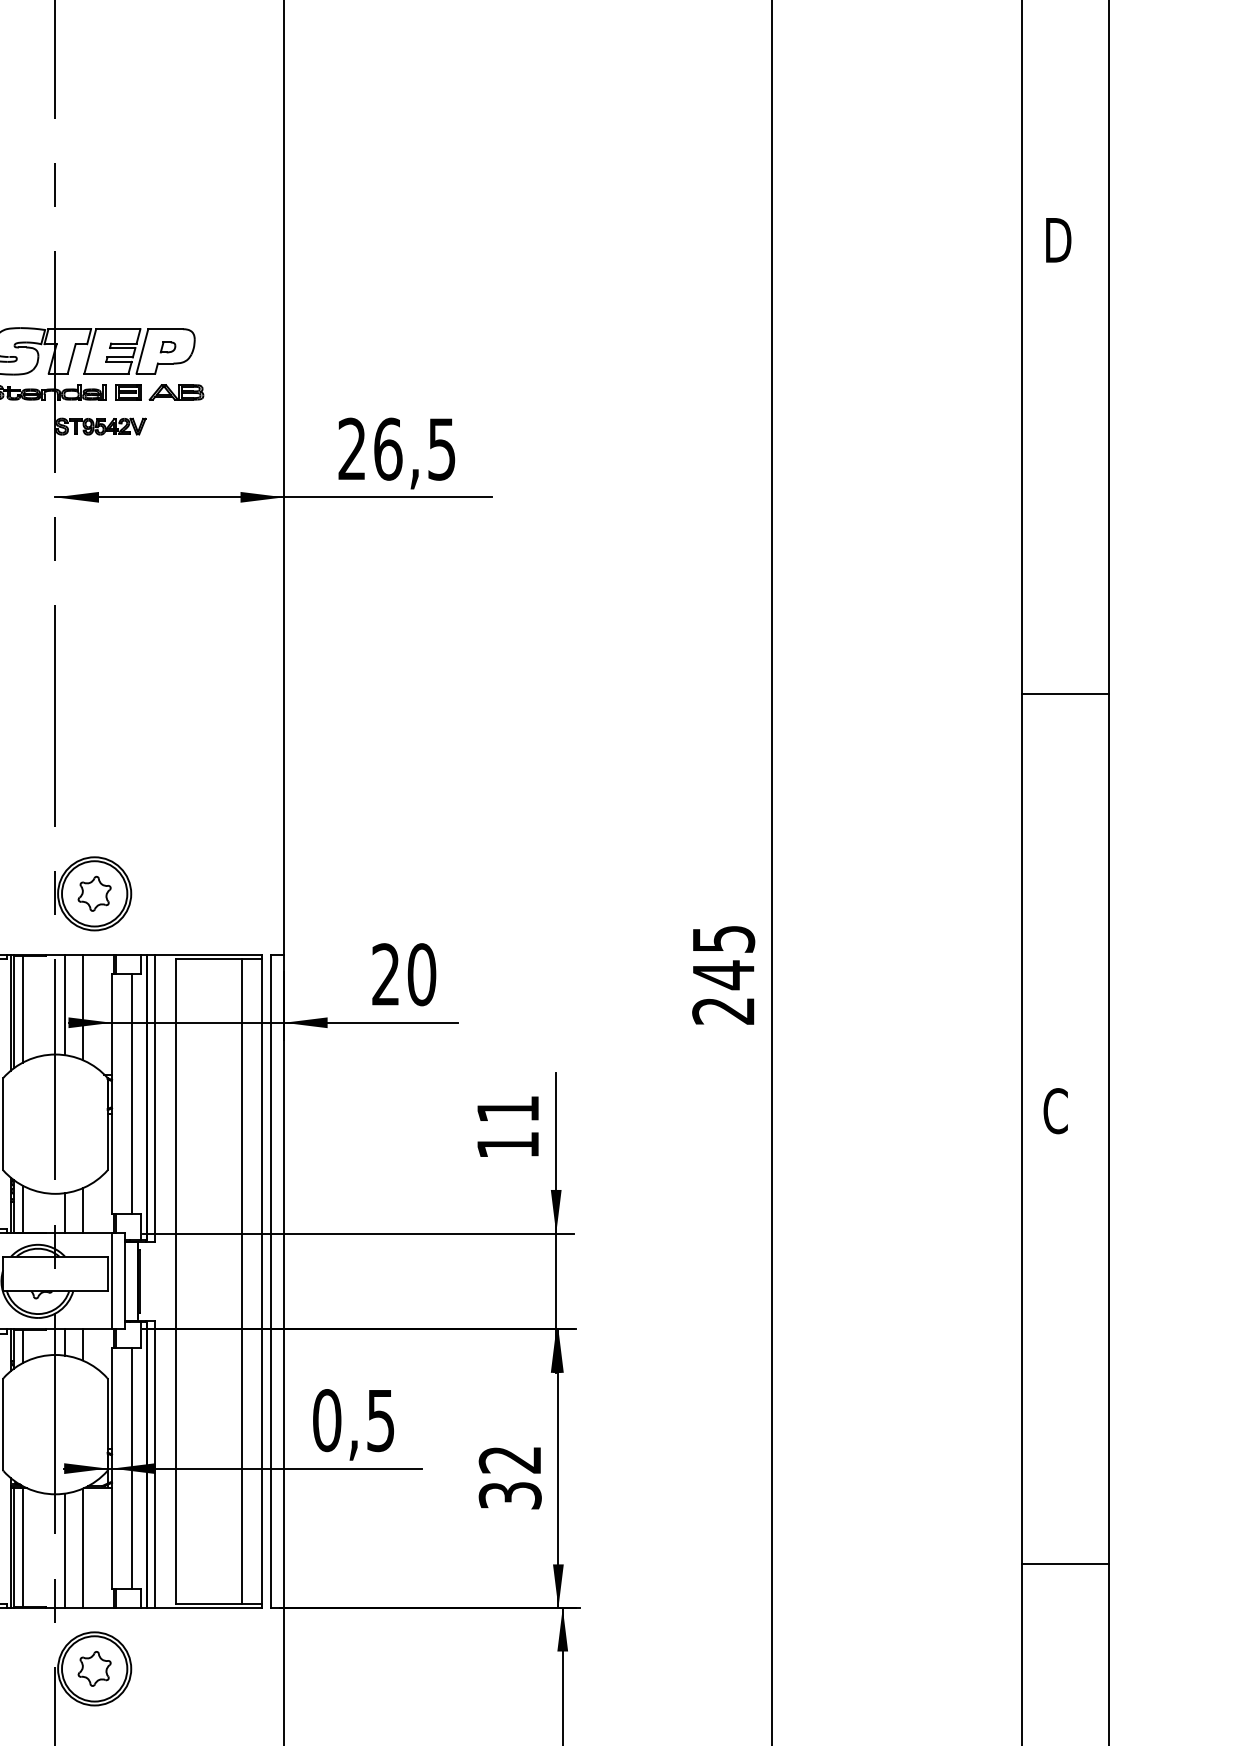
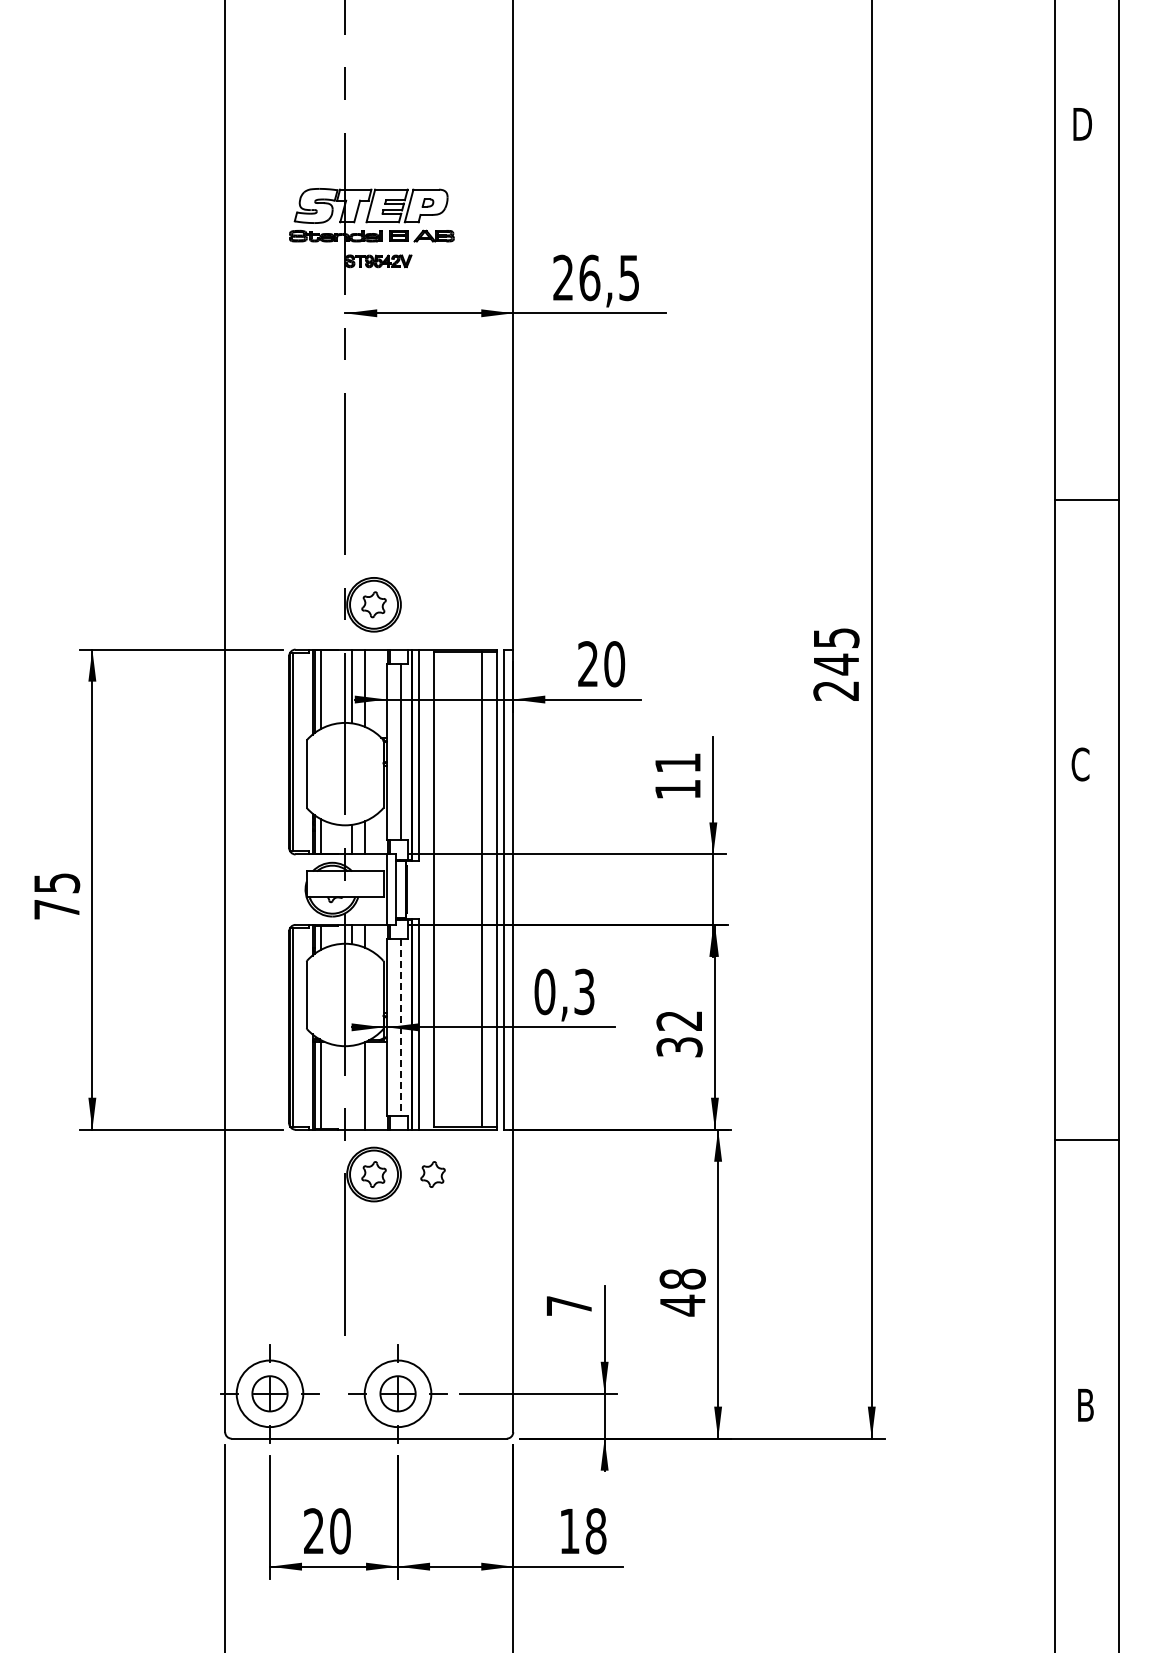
line: (1065, 693) -> (1087, 499), moved
text: (380, 1419) -> (584, 991), 0,5 -> 0,3
line: (132, 1468) -> (401, 1027), solid -> dashed
line: (64, 1550) -> (351, 1087), removed
line: (1065, 1564) -> (1087, 1139), moved
part: (174, 1668) -> (432, 1174), added

